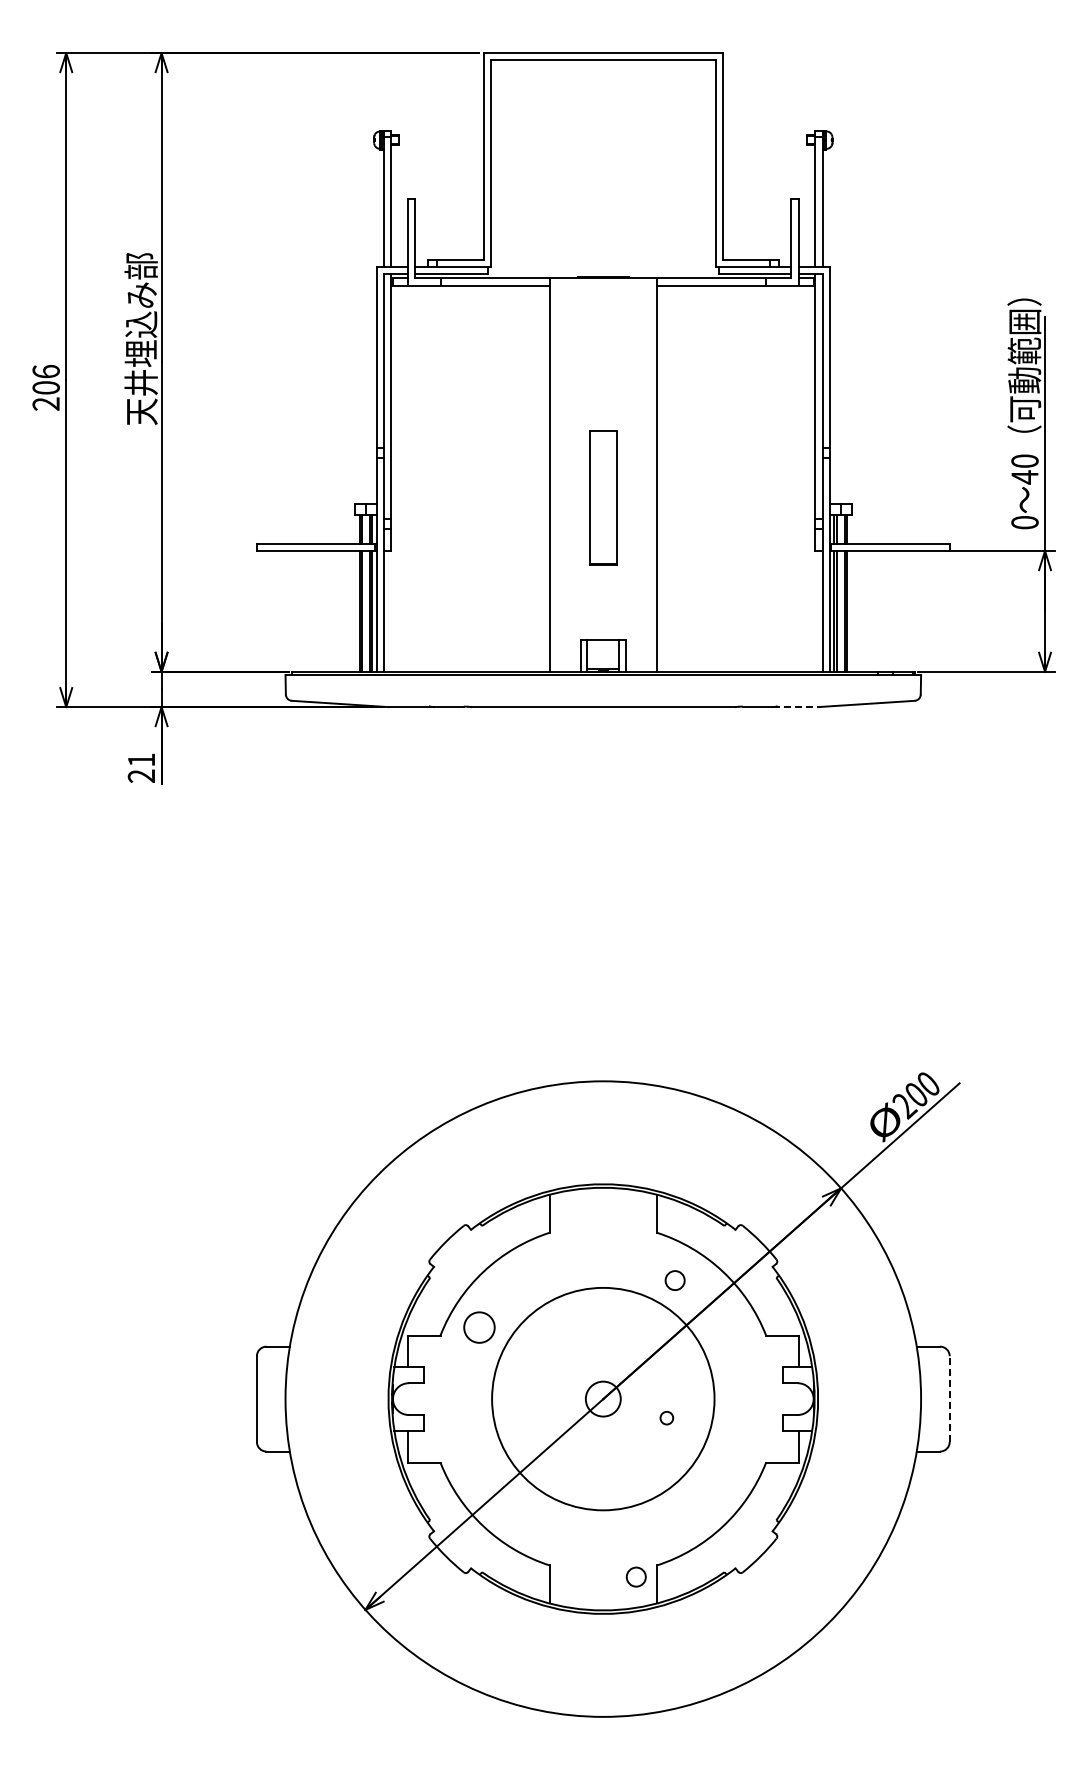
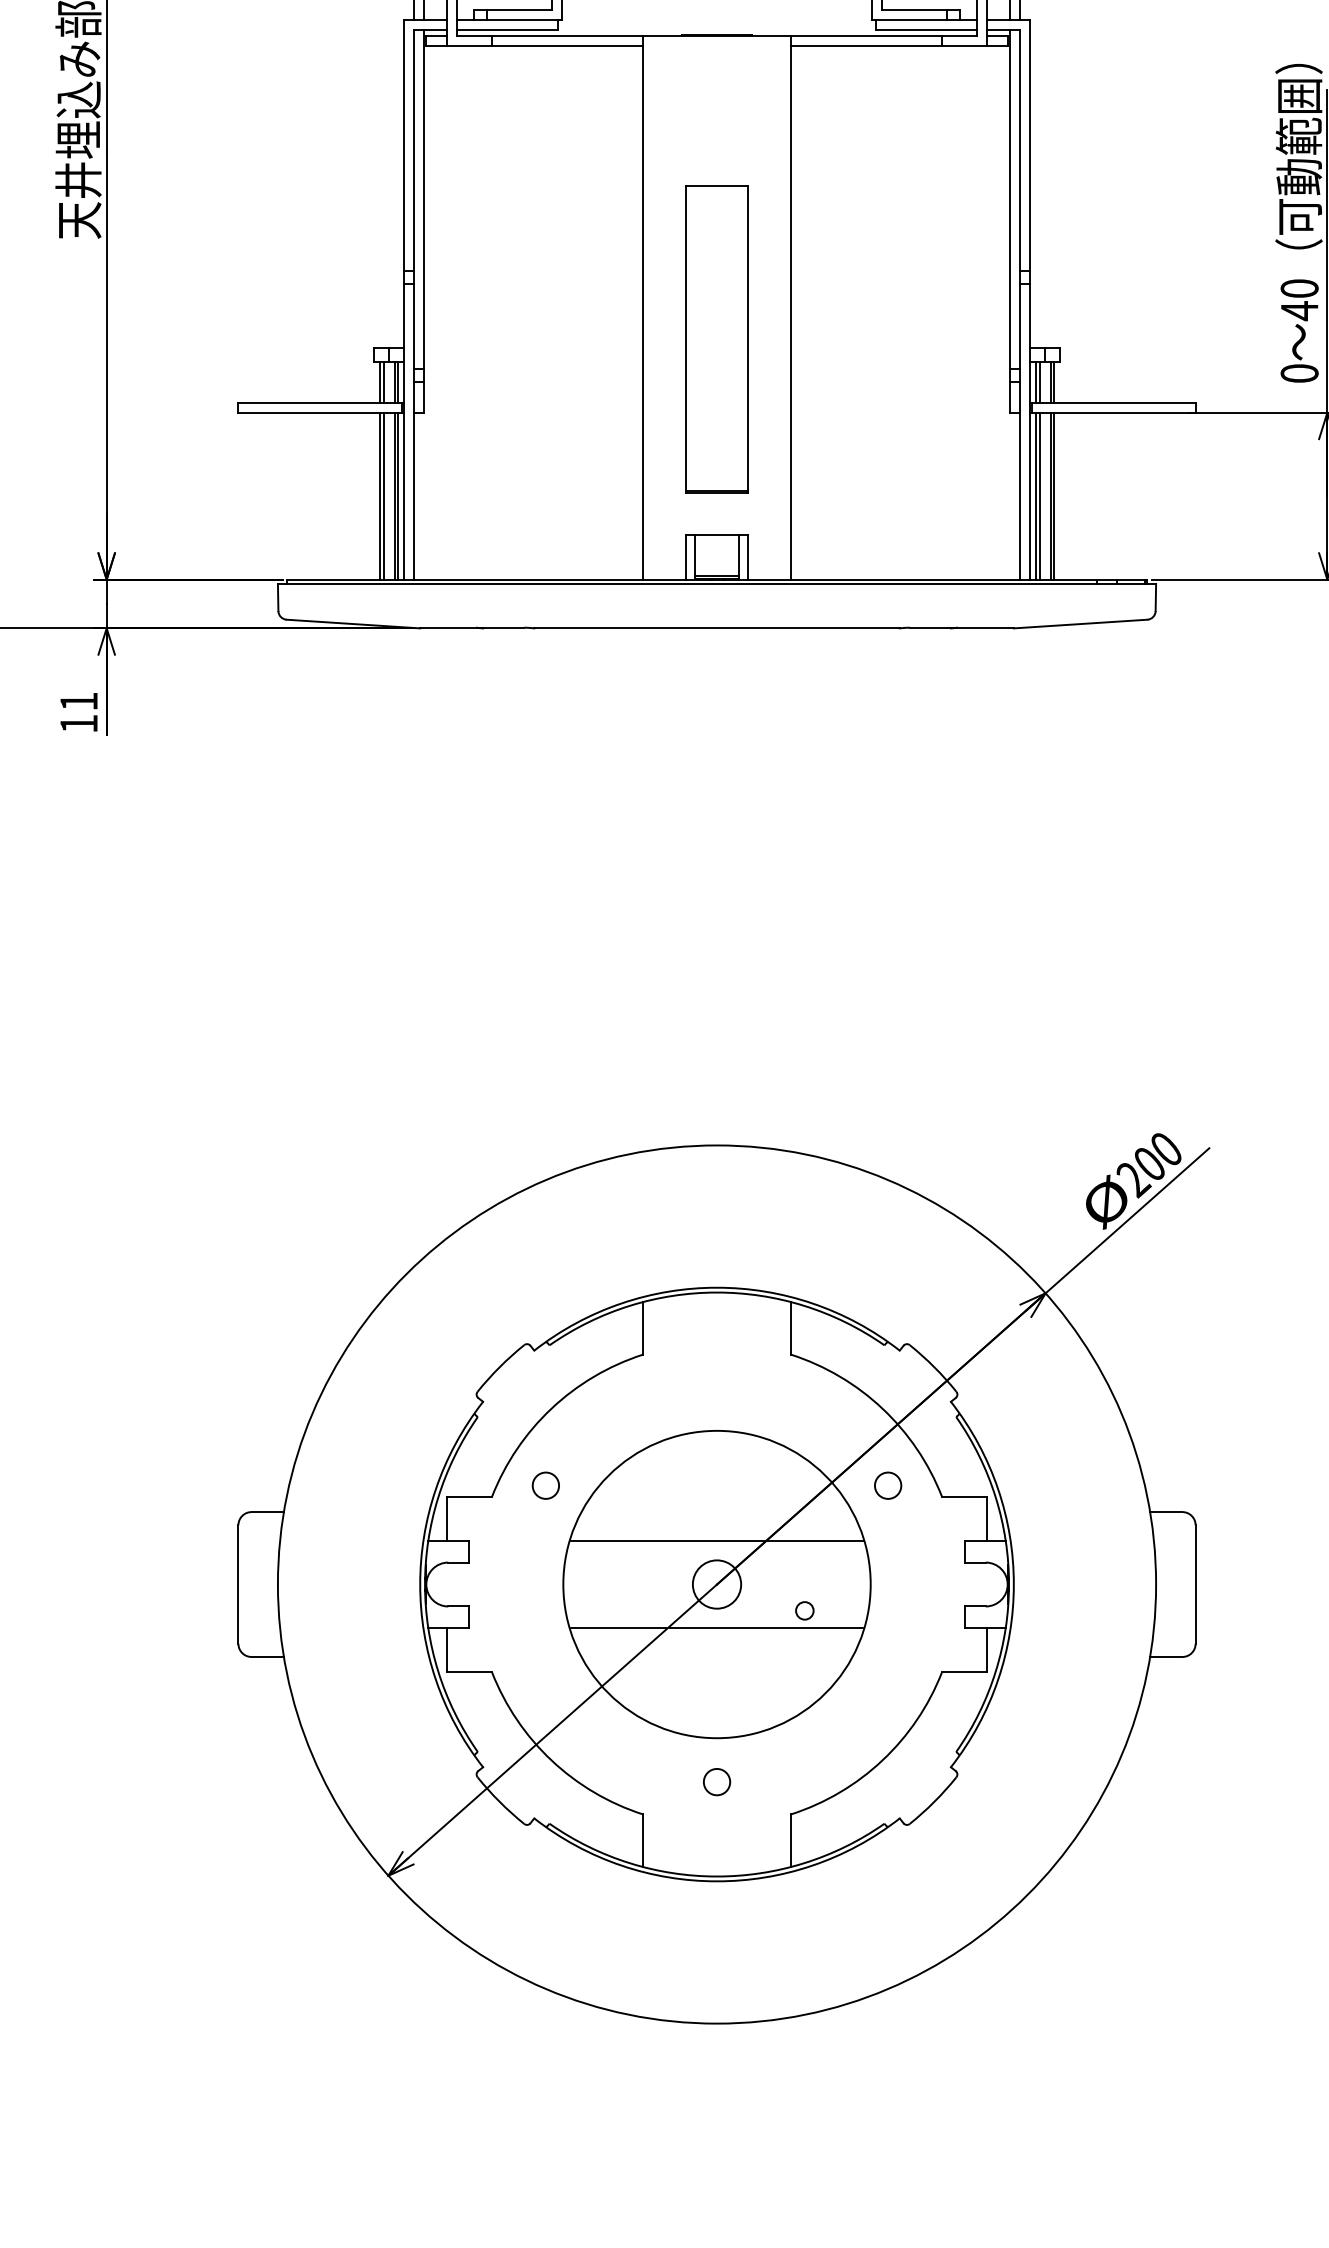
part: (603, 497) -> (717, 338), size x1.67
line: (795, 707) -> (982, 628), dashed -> solid
text: (140, 775) -> (77, 722), 21 -> 11
circle: (674, 1280) -> (887, 1485), moved
circle: (479, 1327) -> (545, 1485), size x0.62
line: (602, 1367) -> (715, 1540), added
line: (949, 1399) -> (1195, 1585), dashed -> solid
line: (602, 1430) -> (715, 1627), added
circle: (635, 1576) -> (715, 1781), moved

